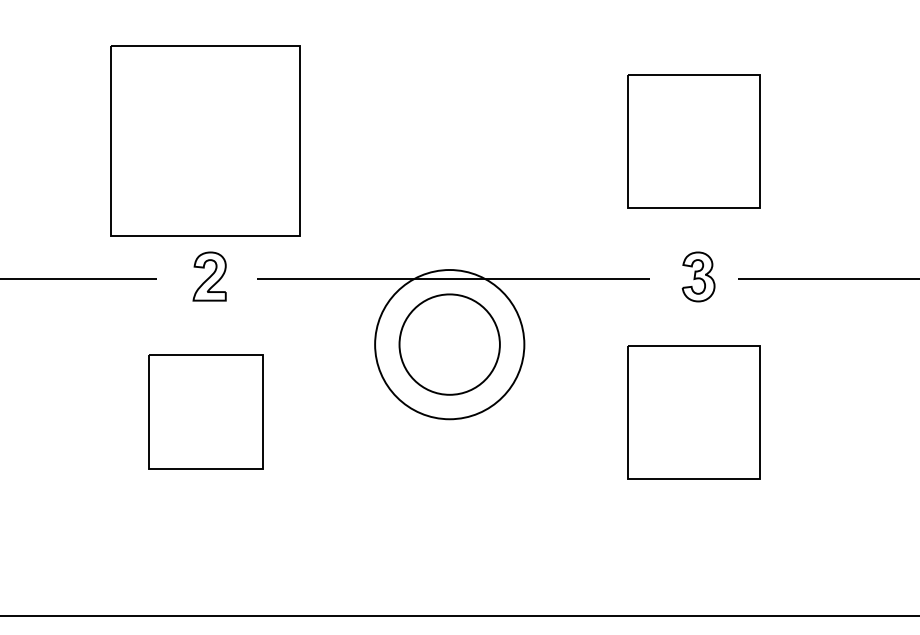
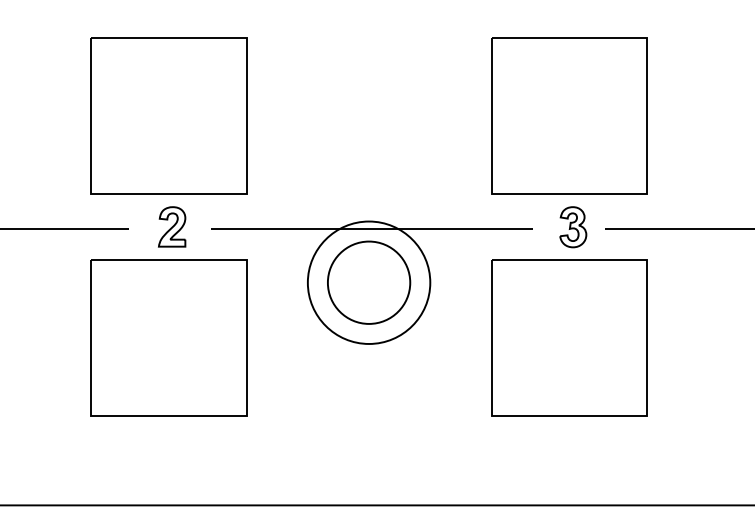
part: (694, 140) -> (569, 115), size x1.43
part: (205, 411) -> (168, 337), size x1.67
part: (694, 411) -> (569, 337), size x1.43

